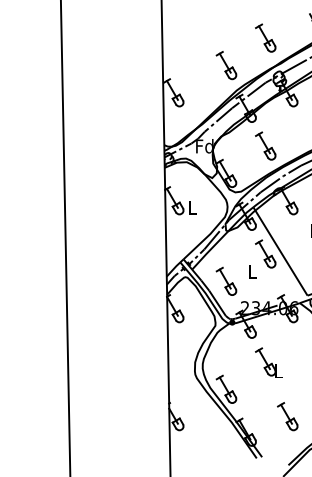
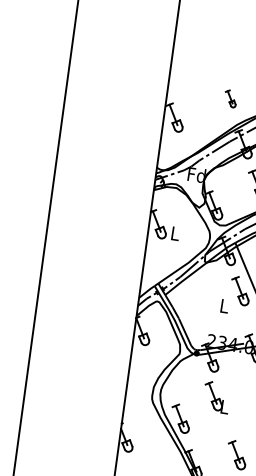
part: (226, 65) -> (230, 98), size x0.6
part: (226, 280) -> (197, 311), removed
part: (268, 362) -> (216, 397), moved

